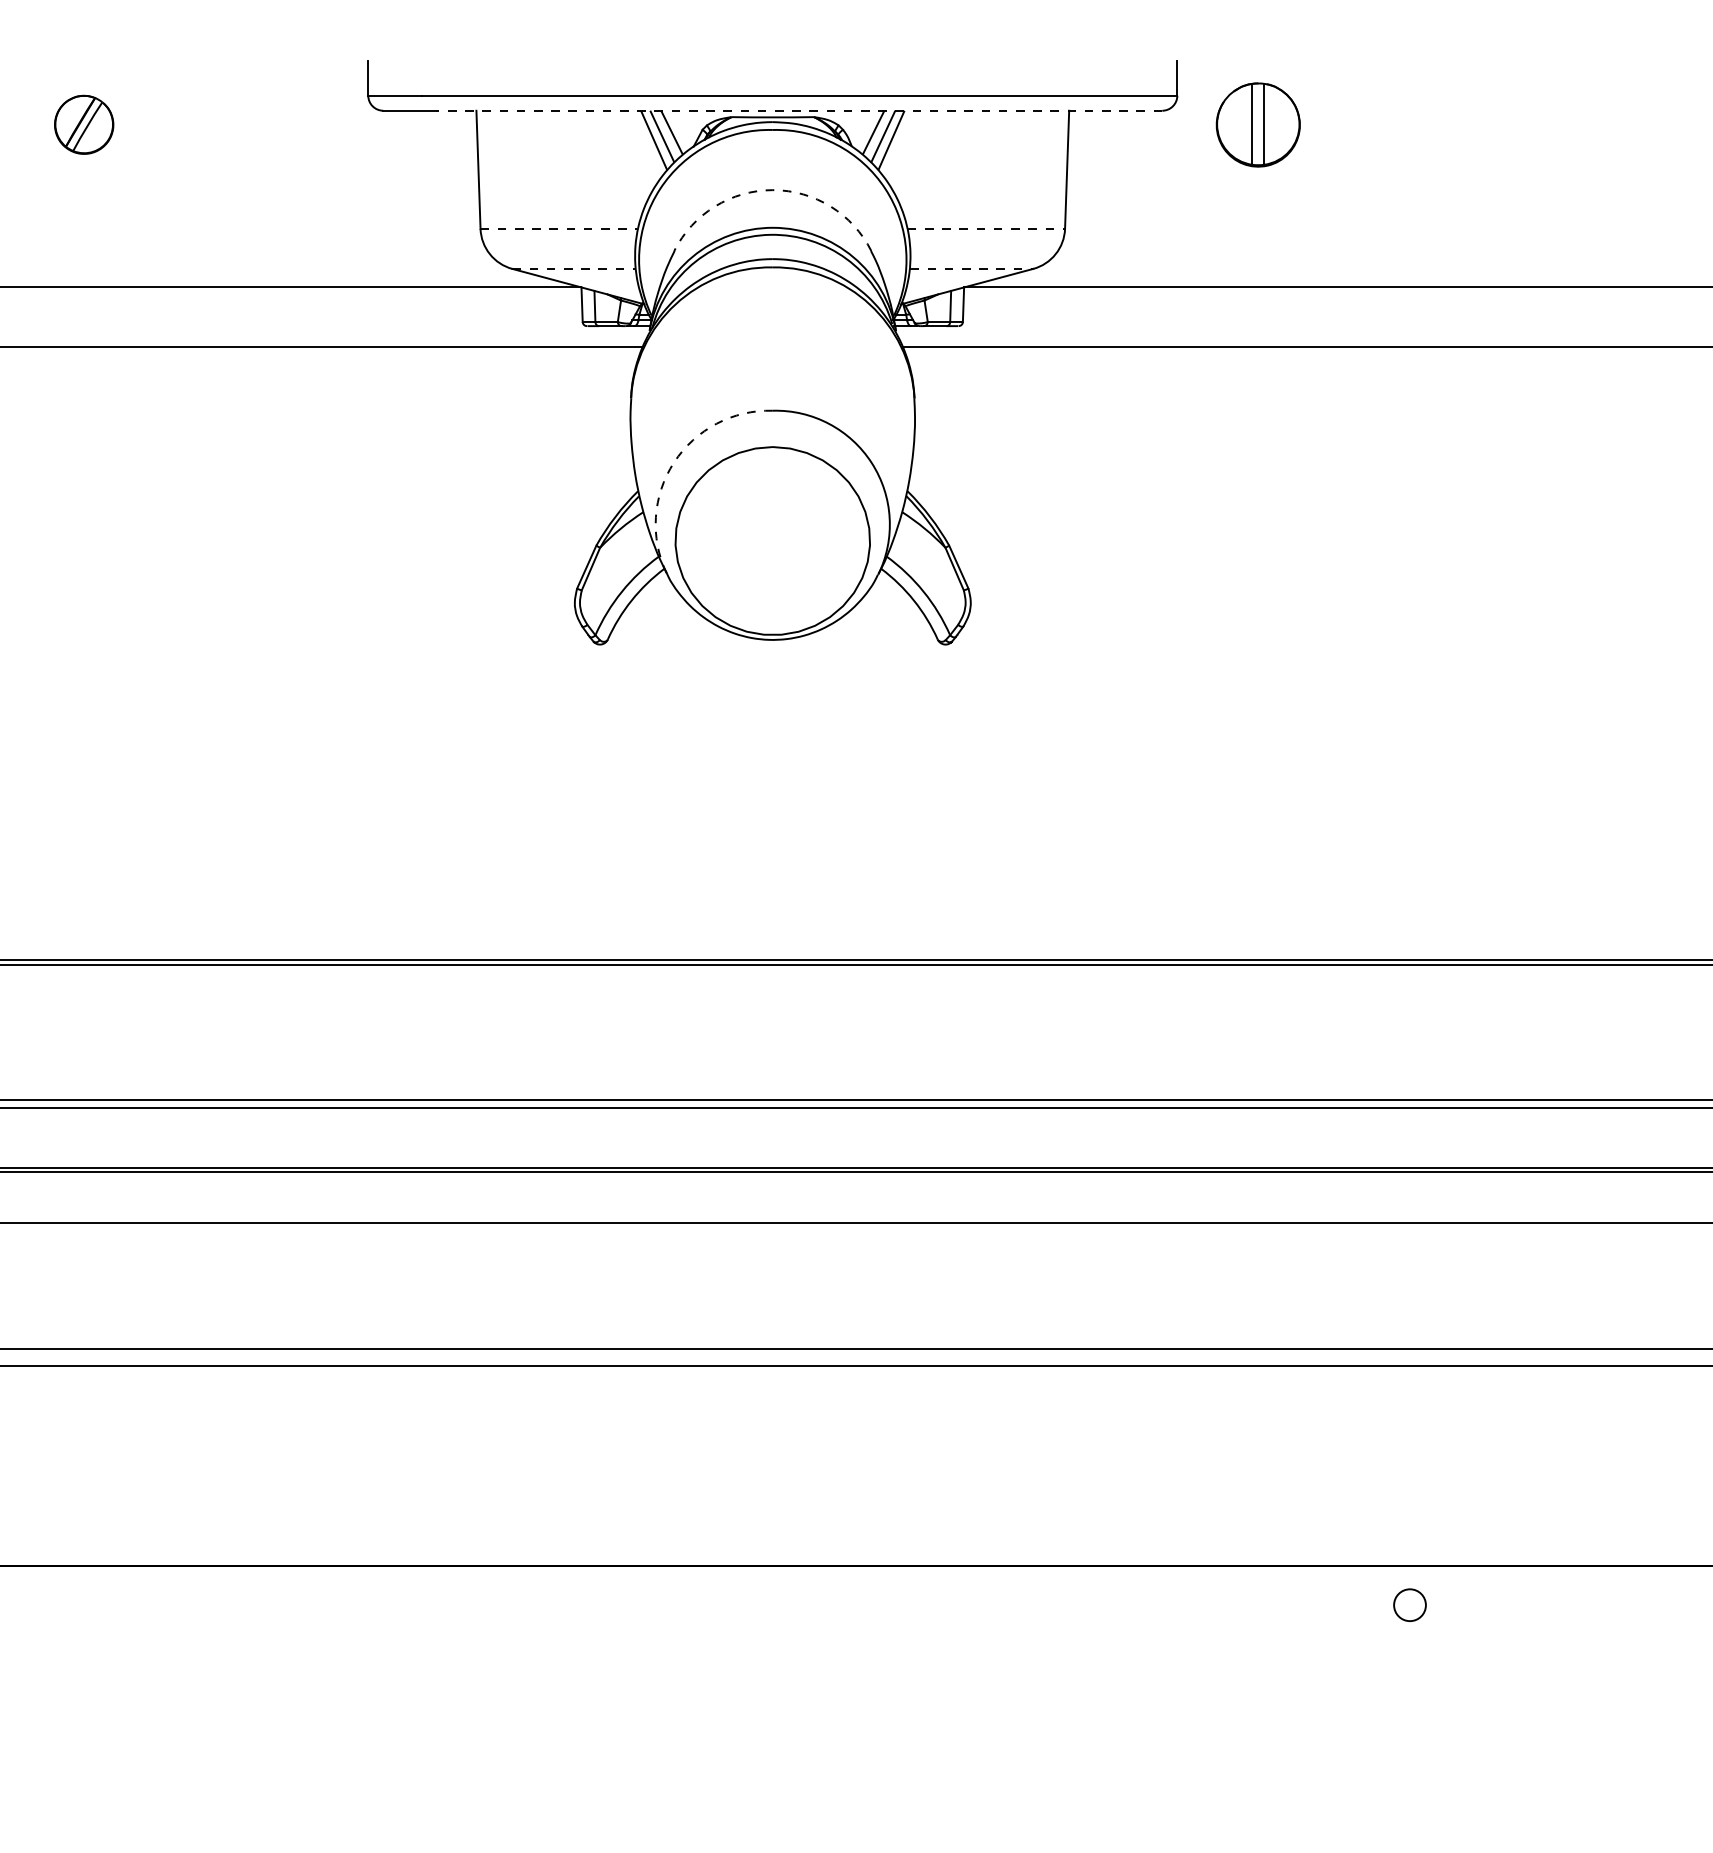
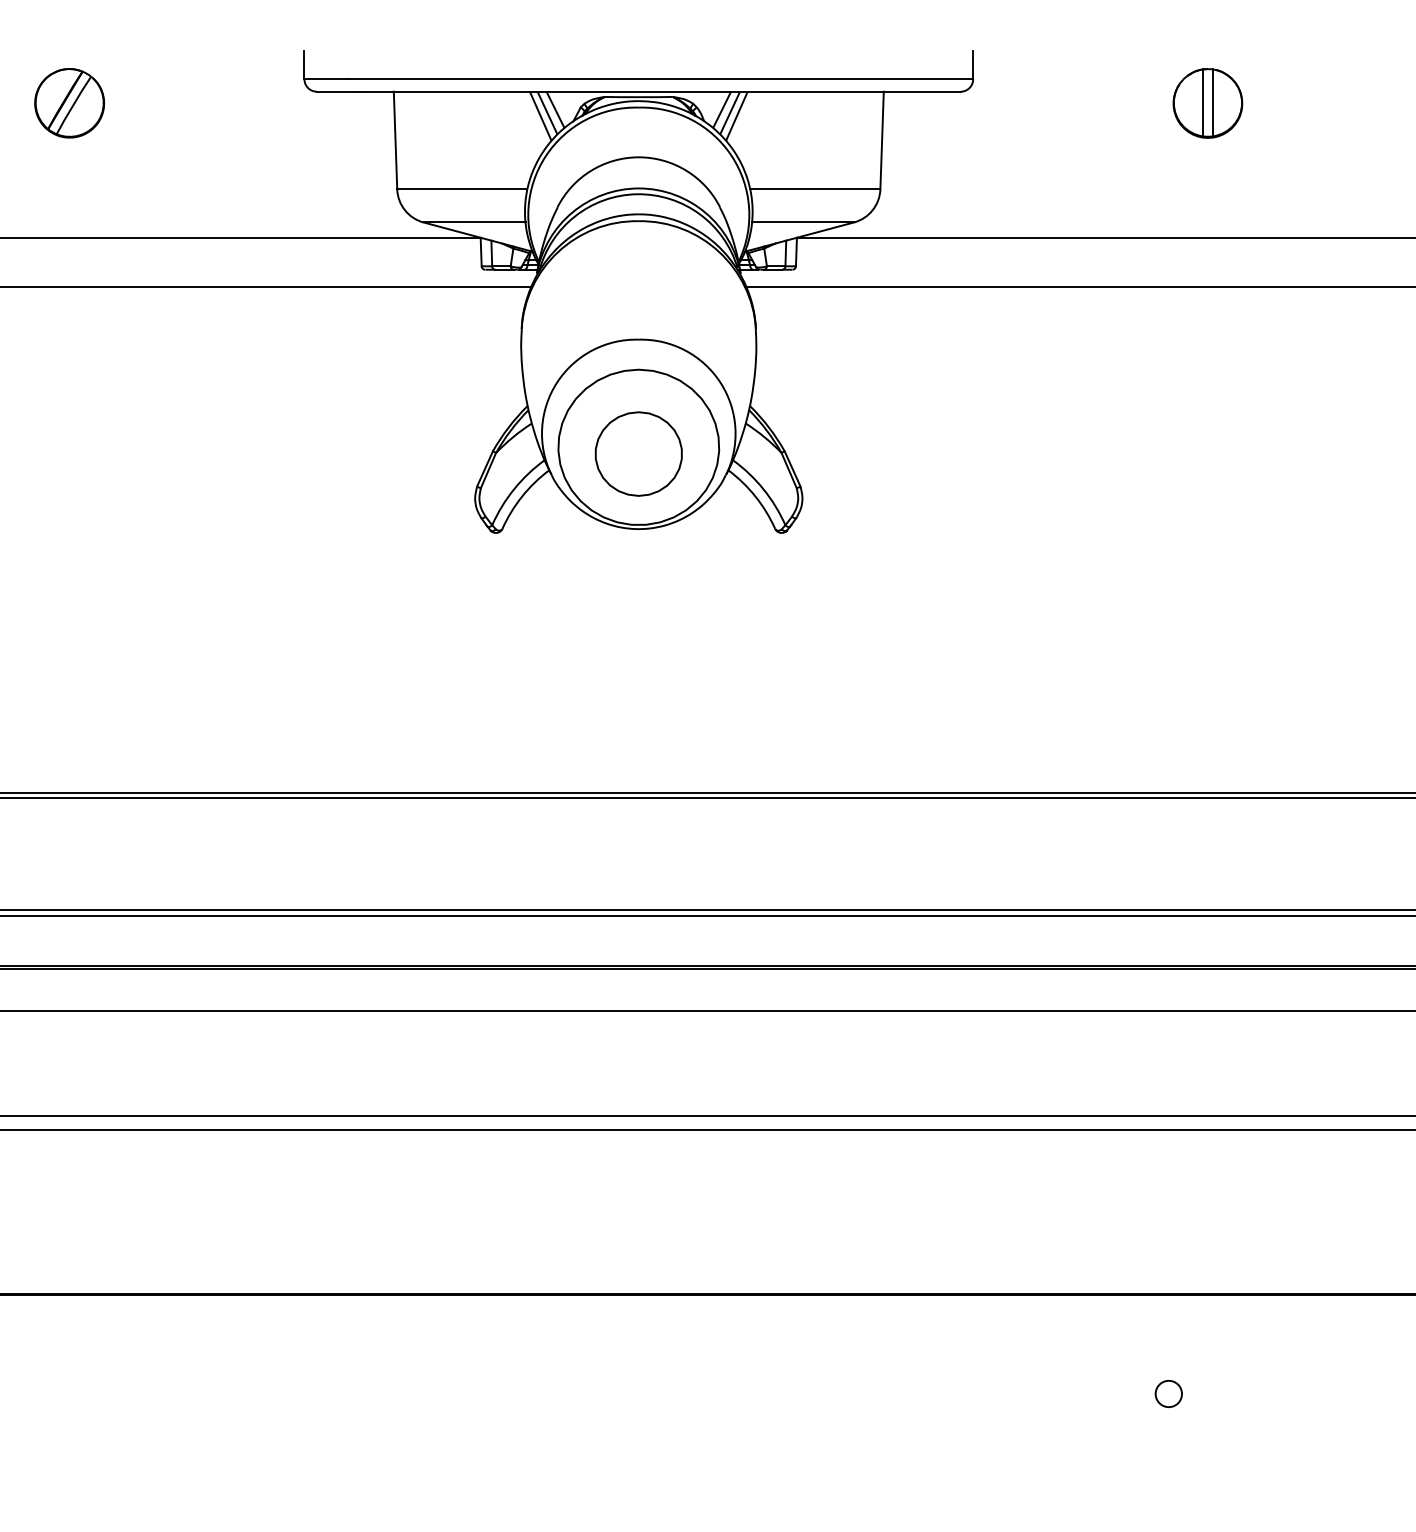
line: (798, 110) -> (660, 91), dashed -> solid
part: (83, 124) -> (69, 103), size x1.43
part: (1257, 124) -> (1207, 103), moved
arc: (772, 190) -> (638, 157), dashed -> solid
line: (559, 228) -> (462, 189), dashed -> solid
line: (986, 228) -> (815, 189), dashed -> solid
line: (574, 268) -> (474, 222), dashed -> solid
line: (972, 268) -> (803, 222), dashed -> solid
arc: (674, 462) -> (557, 382), dashed -> solid
part: (772, 548) -> (638, 453), added
circle: (1409, 1604) -> (1168, 1393), moved

